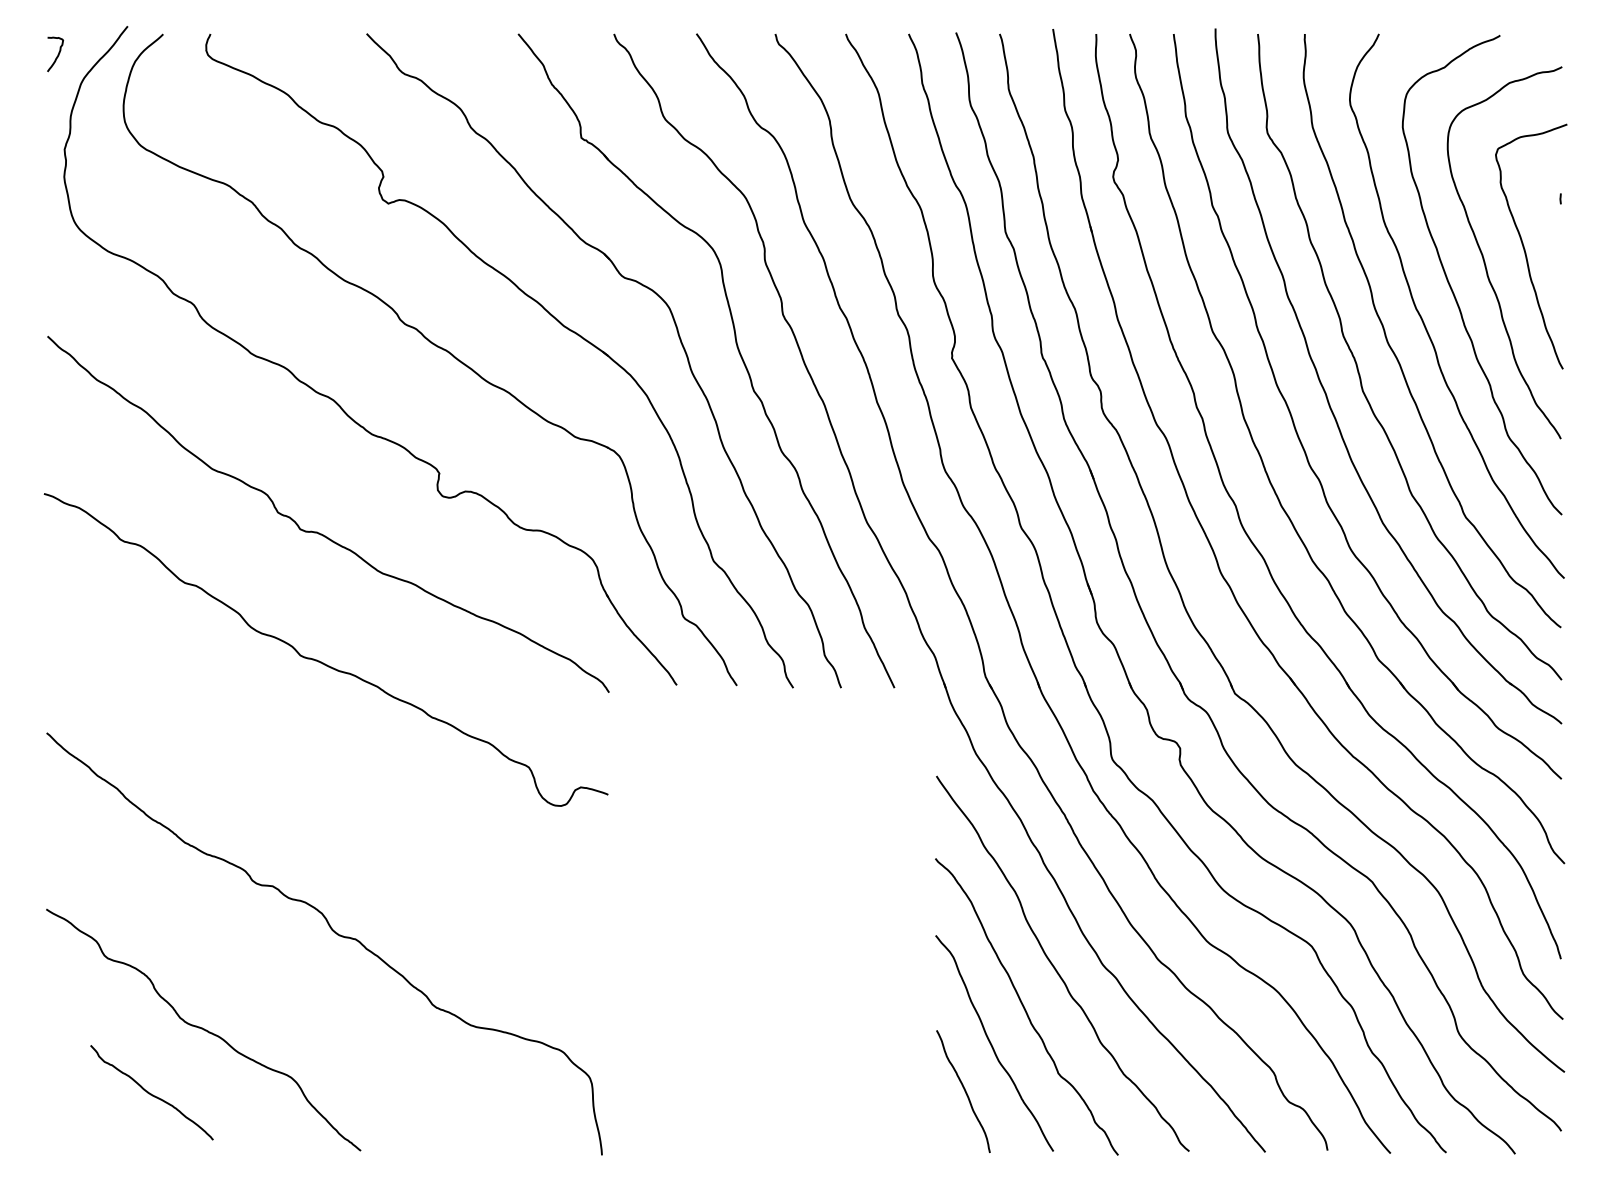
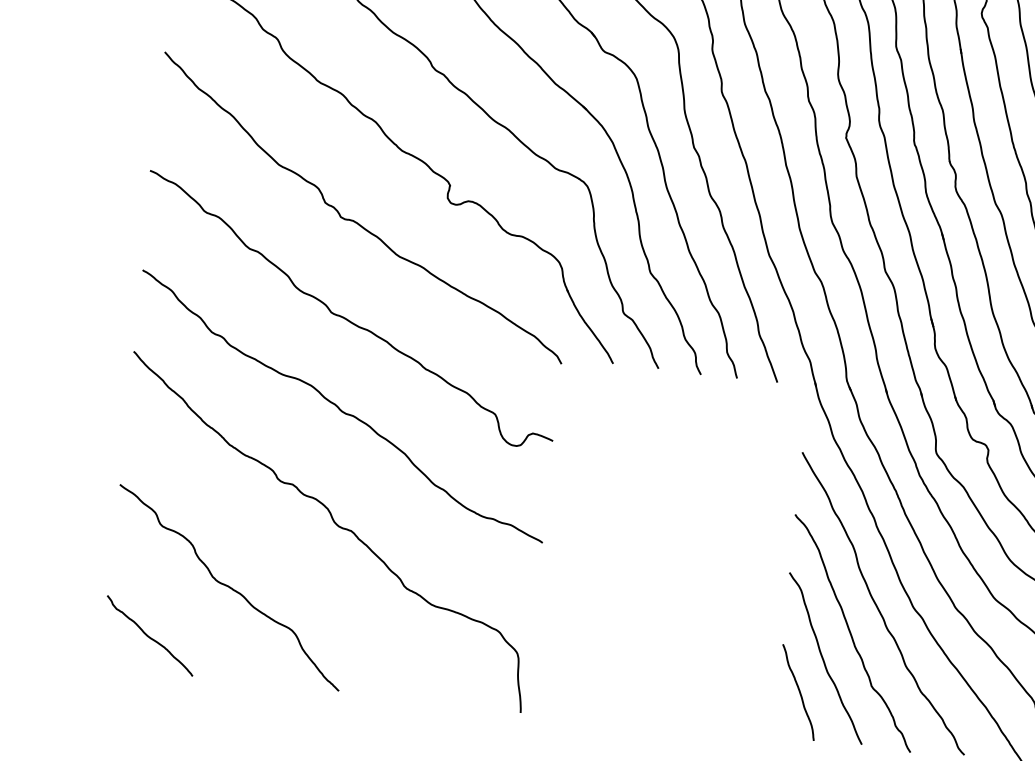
curve: (326, 781) -> (341, 409), added
curve: (151, 1093) -> (149, 636), moved

